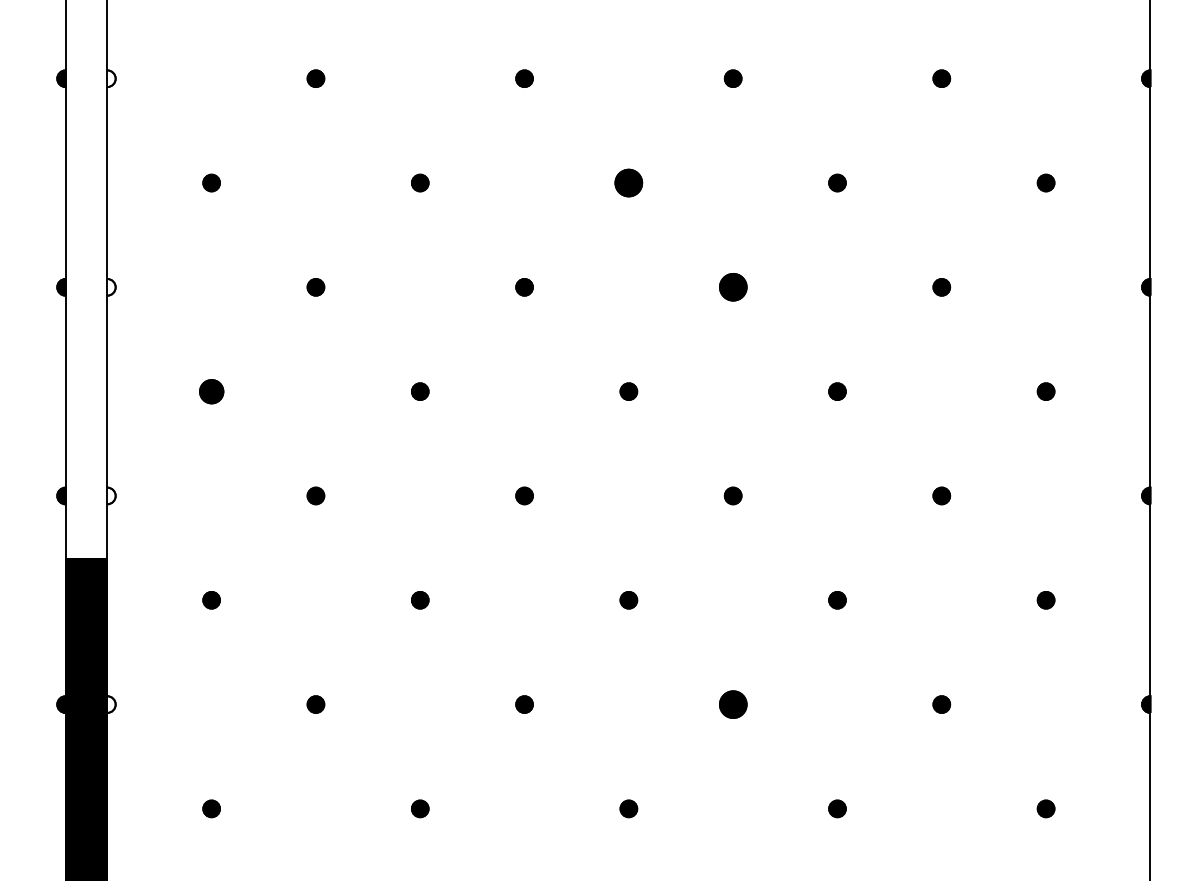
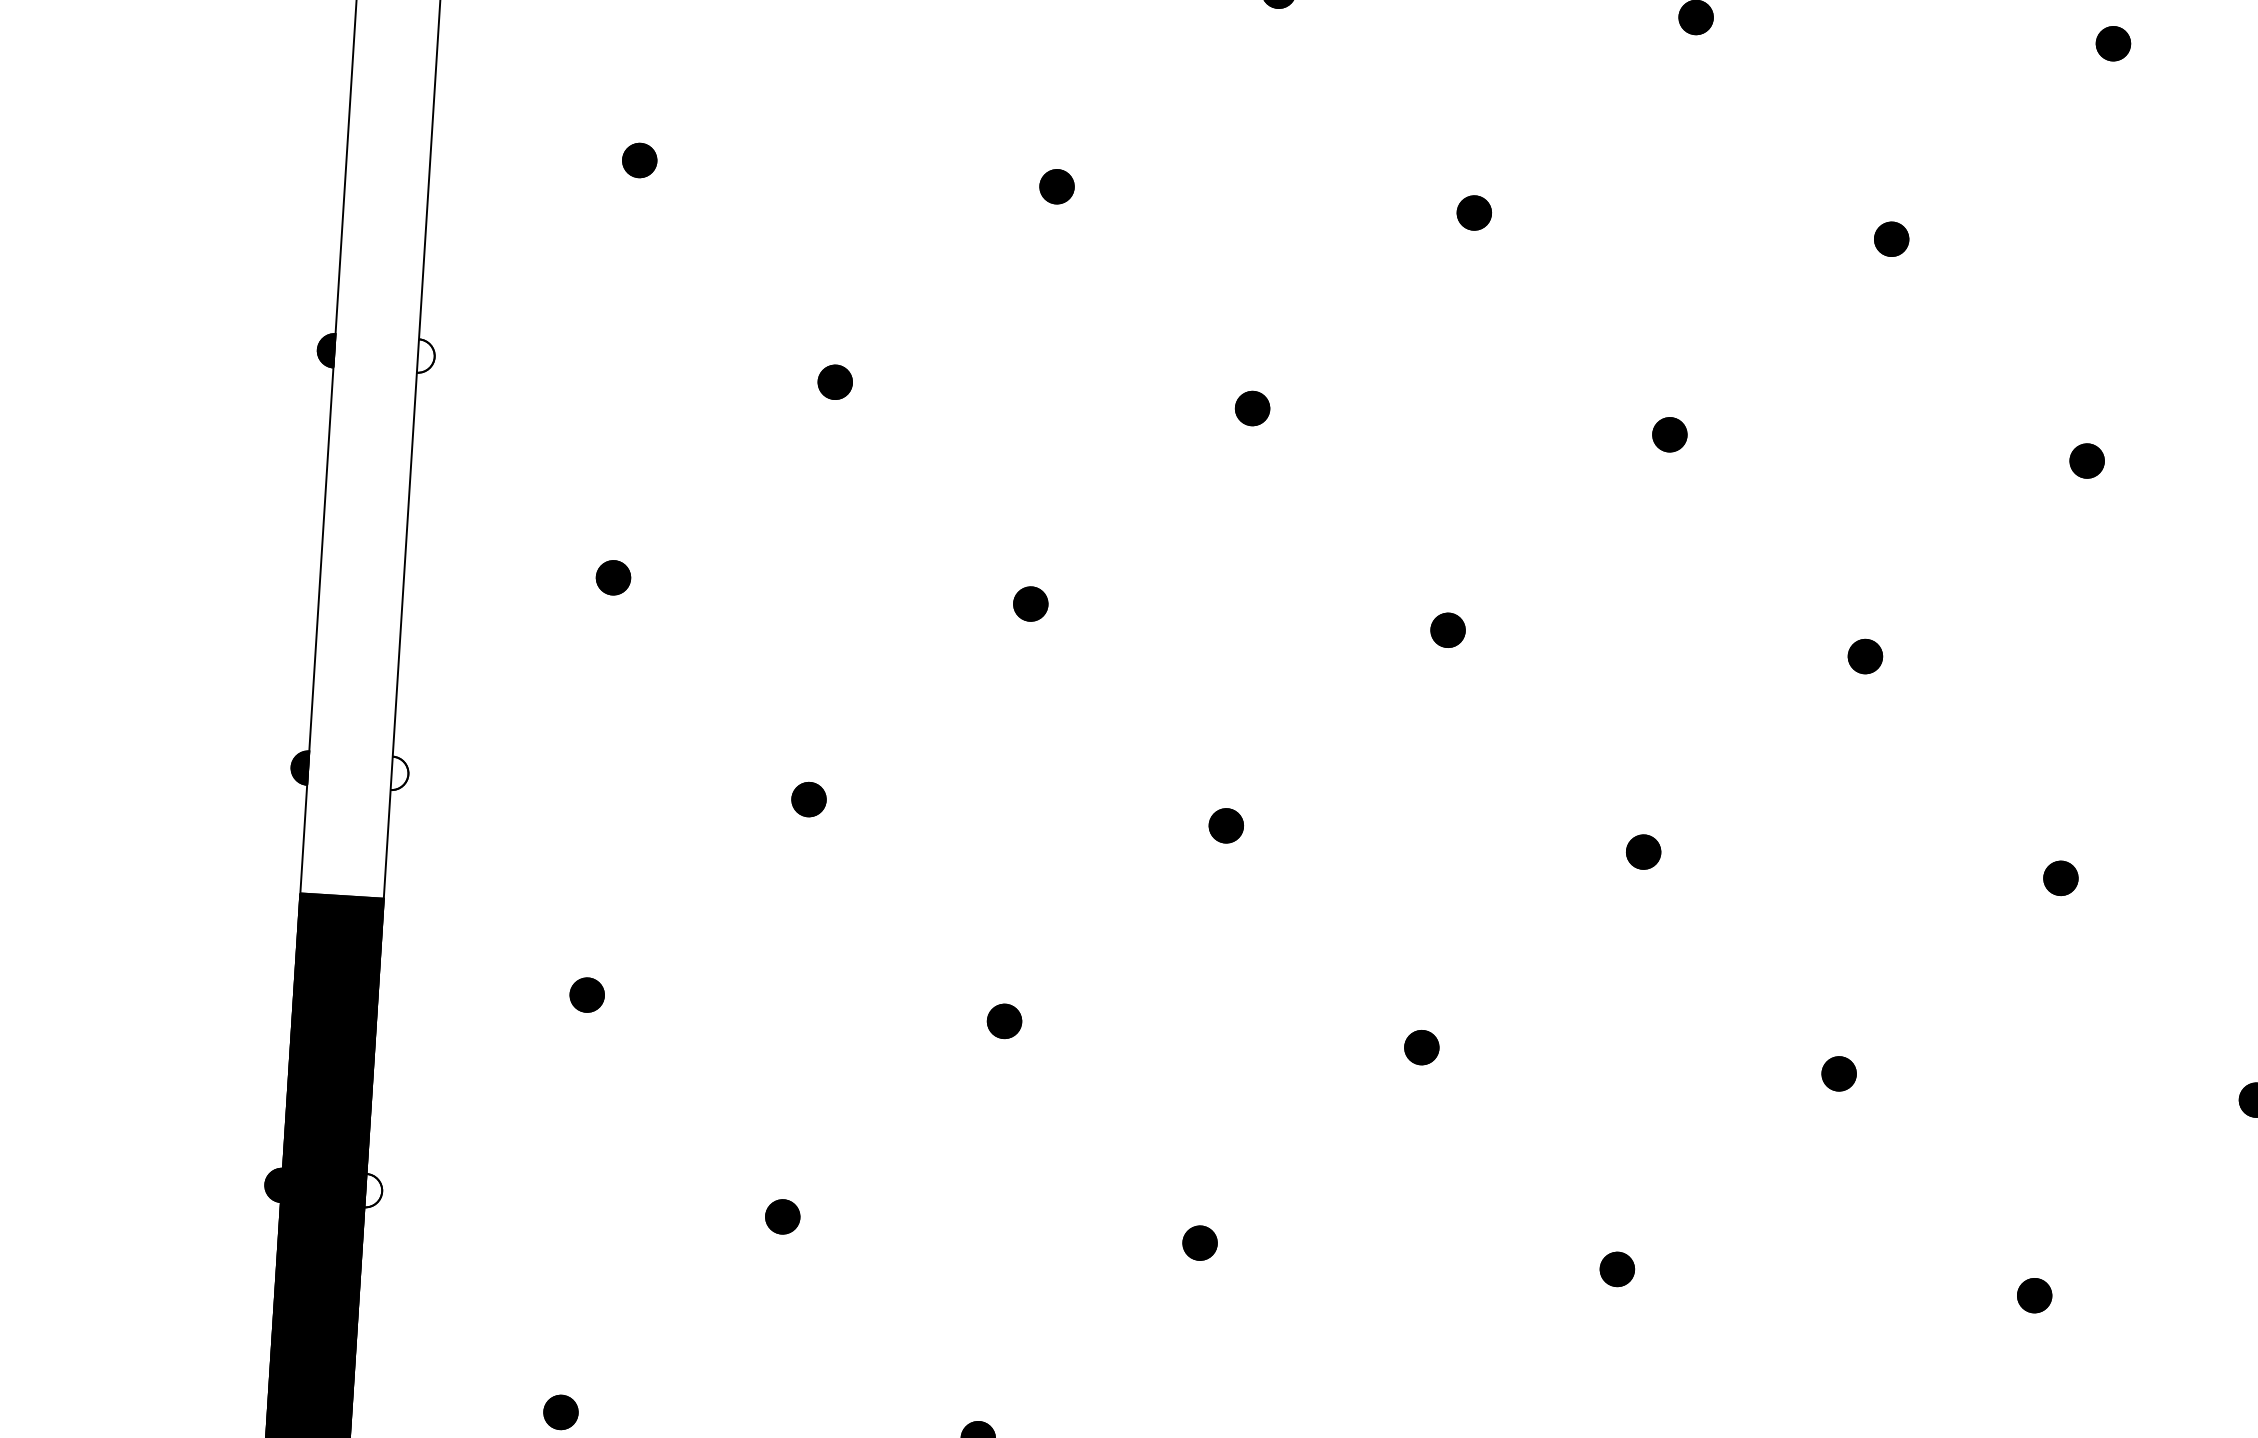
part: (628, 182) -> (1473, 211), size x0.62
part: (732, 287) -> (1668, 435), size x0.62
part: (211, 391) -> (613, 577), size x0.71
part: (732, 704) -> (1616, 1269), size x0.62

